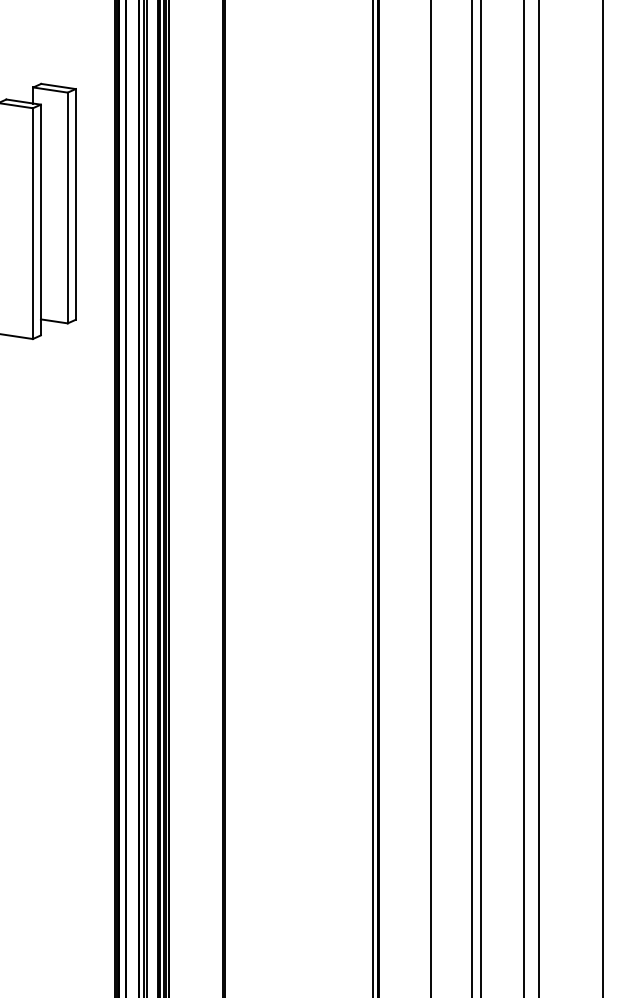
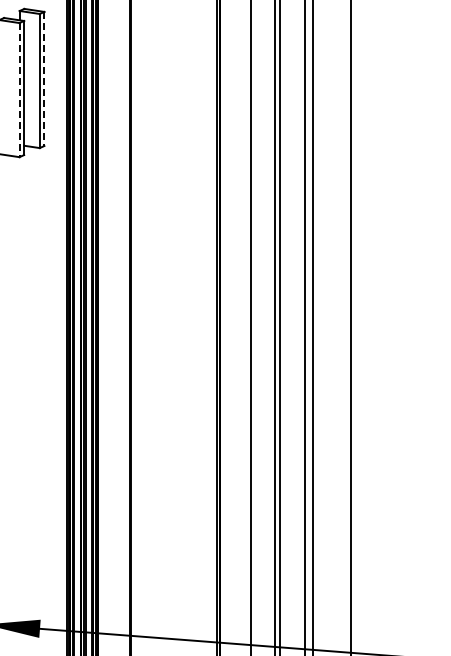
line: (75, 205) -> (44, 79), solid -> dashed
line: (32, 224) -> (19, 90), solid -> dashed

